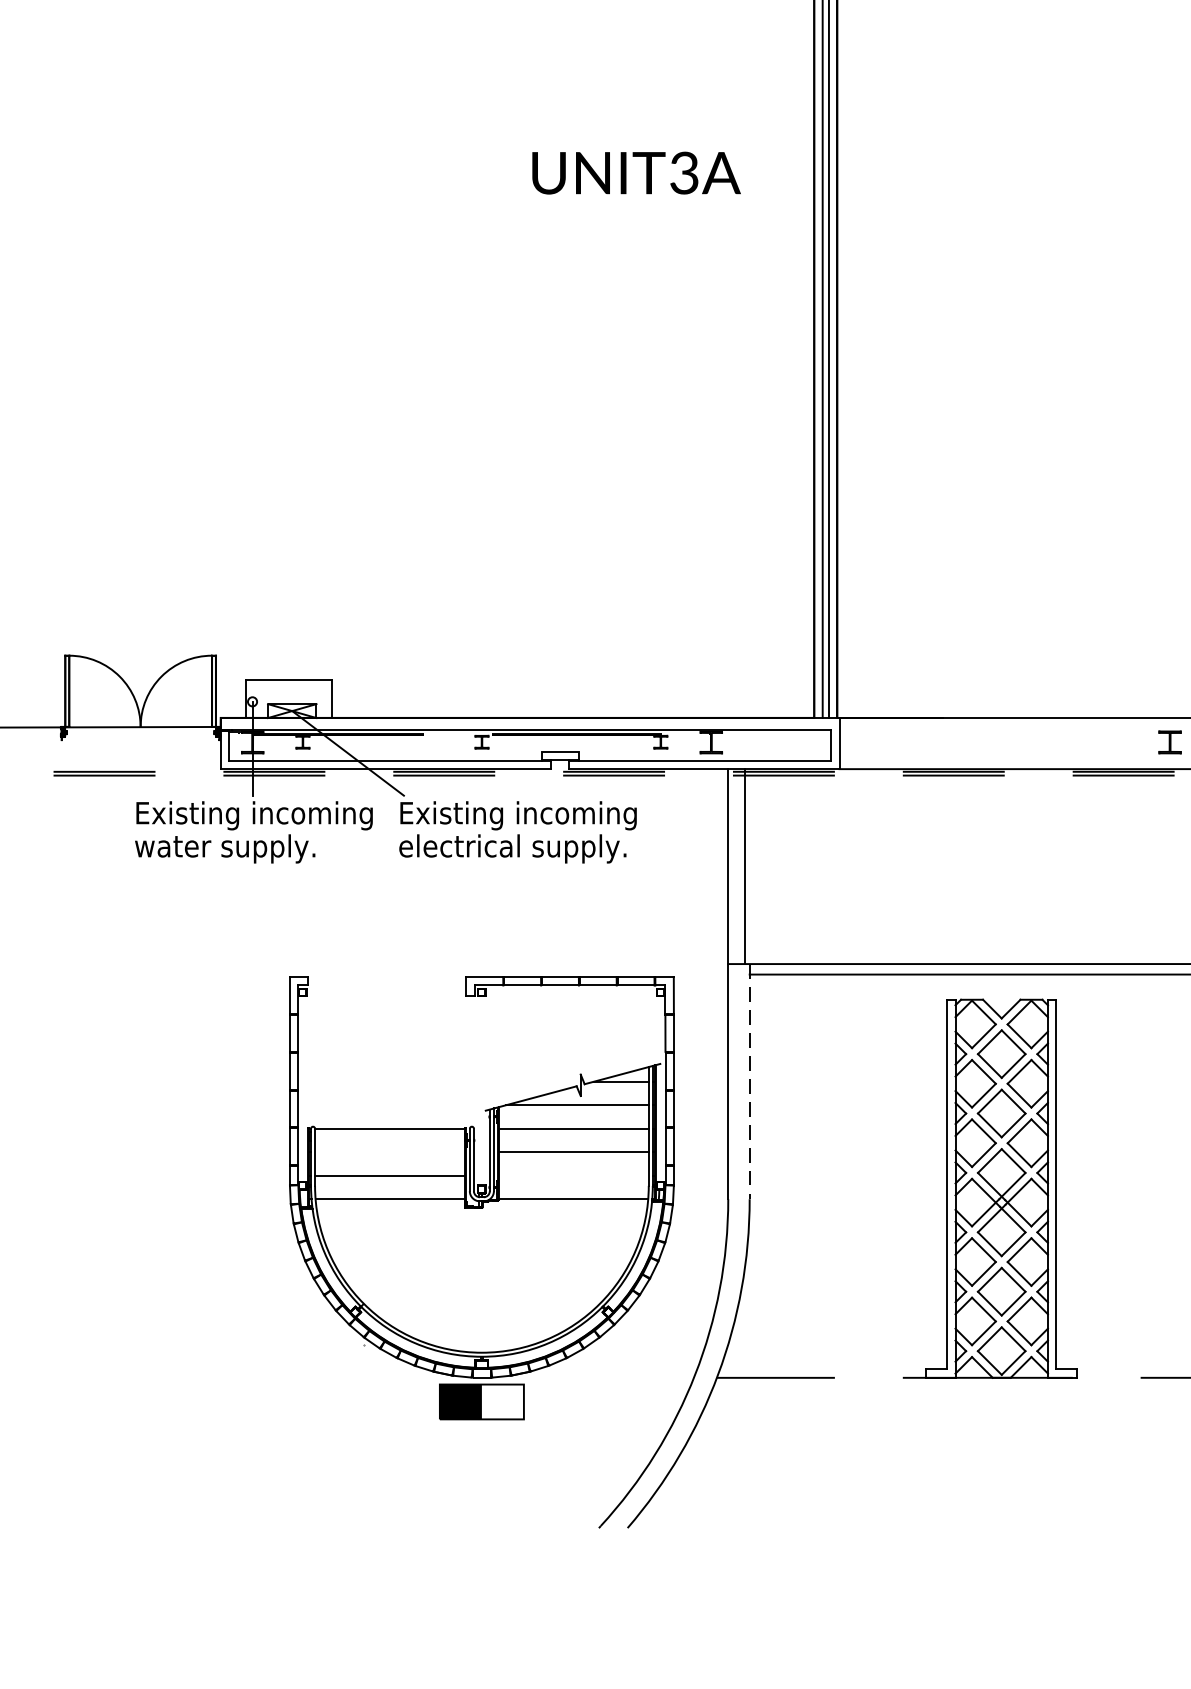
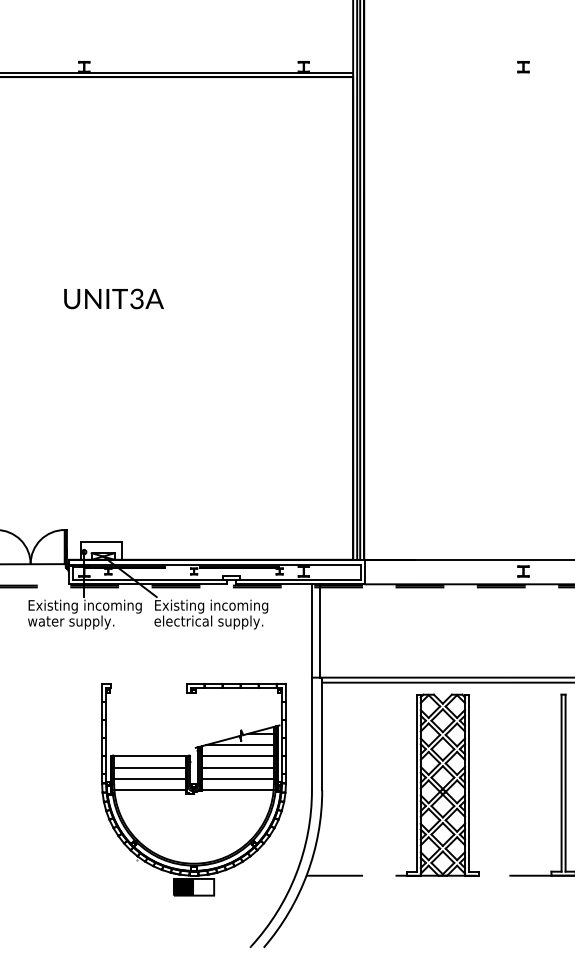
text: (635, 172) -> (113, 298), moved
line: (750, 1082) -> (322, 734), dashed -> solid
line: (390, 1151) -> (150, 767), added
line: (572, 1176) -> (237, 779), added

